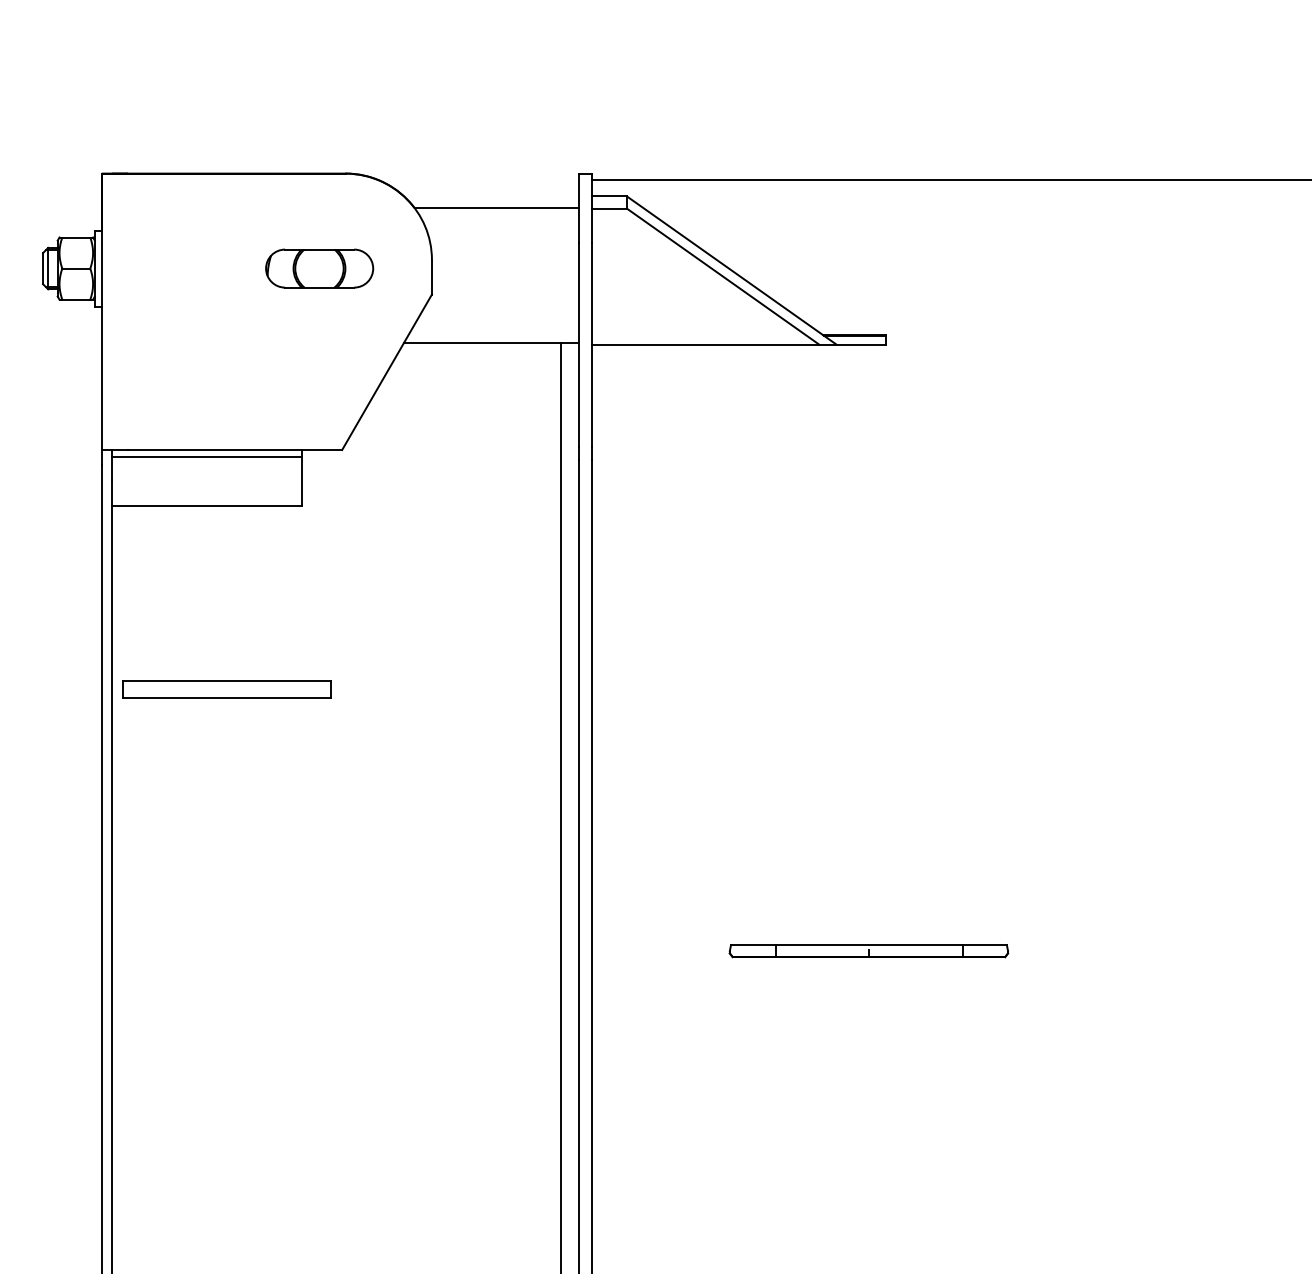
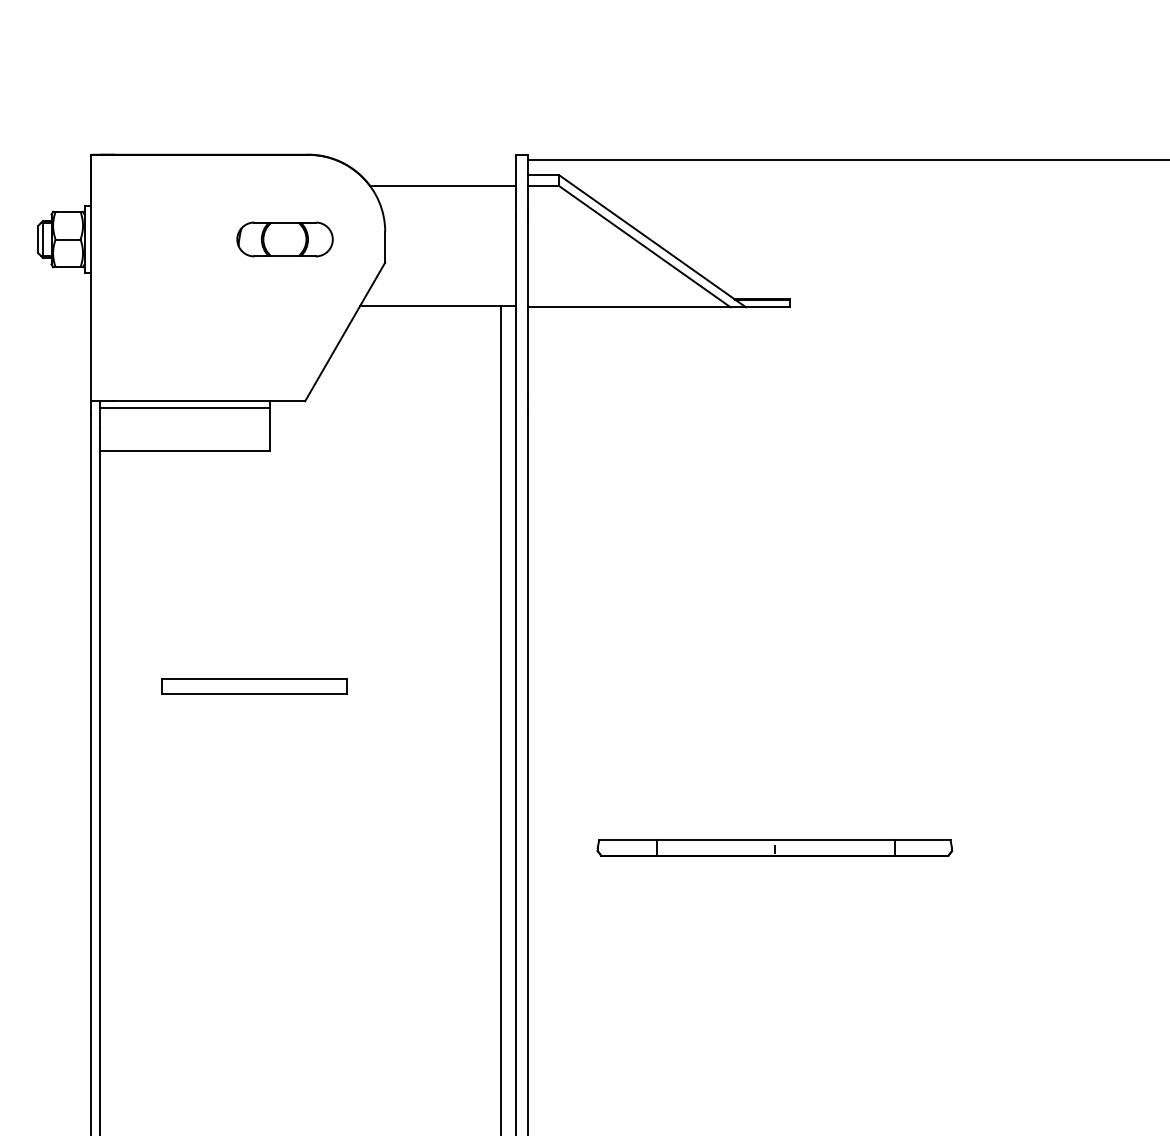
part: (226, 689) -> (253, 686), moved
part: (868, 950) -> (774, 847), size x1.43

